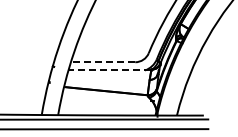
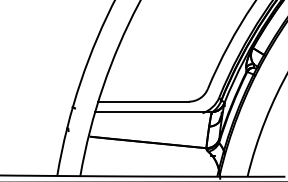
line: (102, 62) -> (142, 102), dashed -> solid
line: (109, 69) -> (152, 111), dashed -> solid

